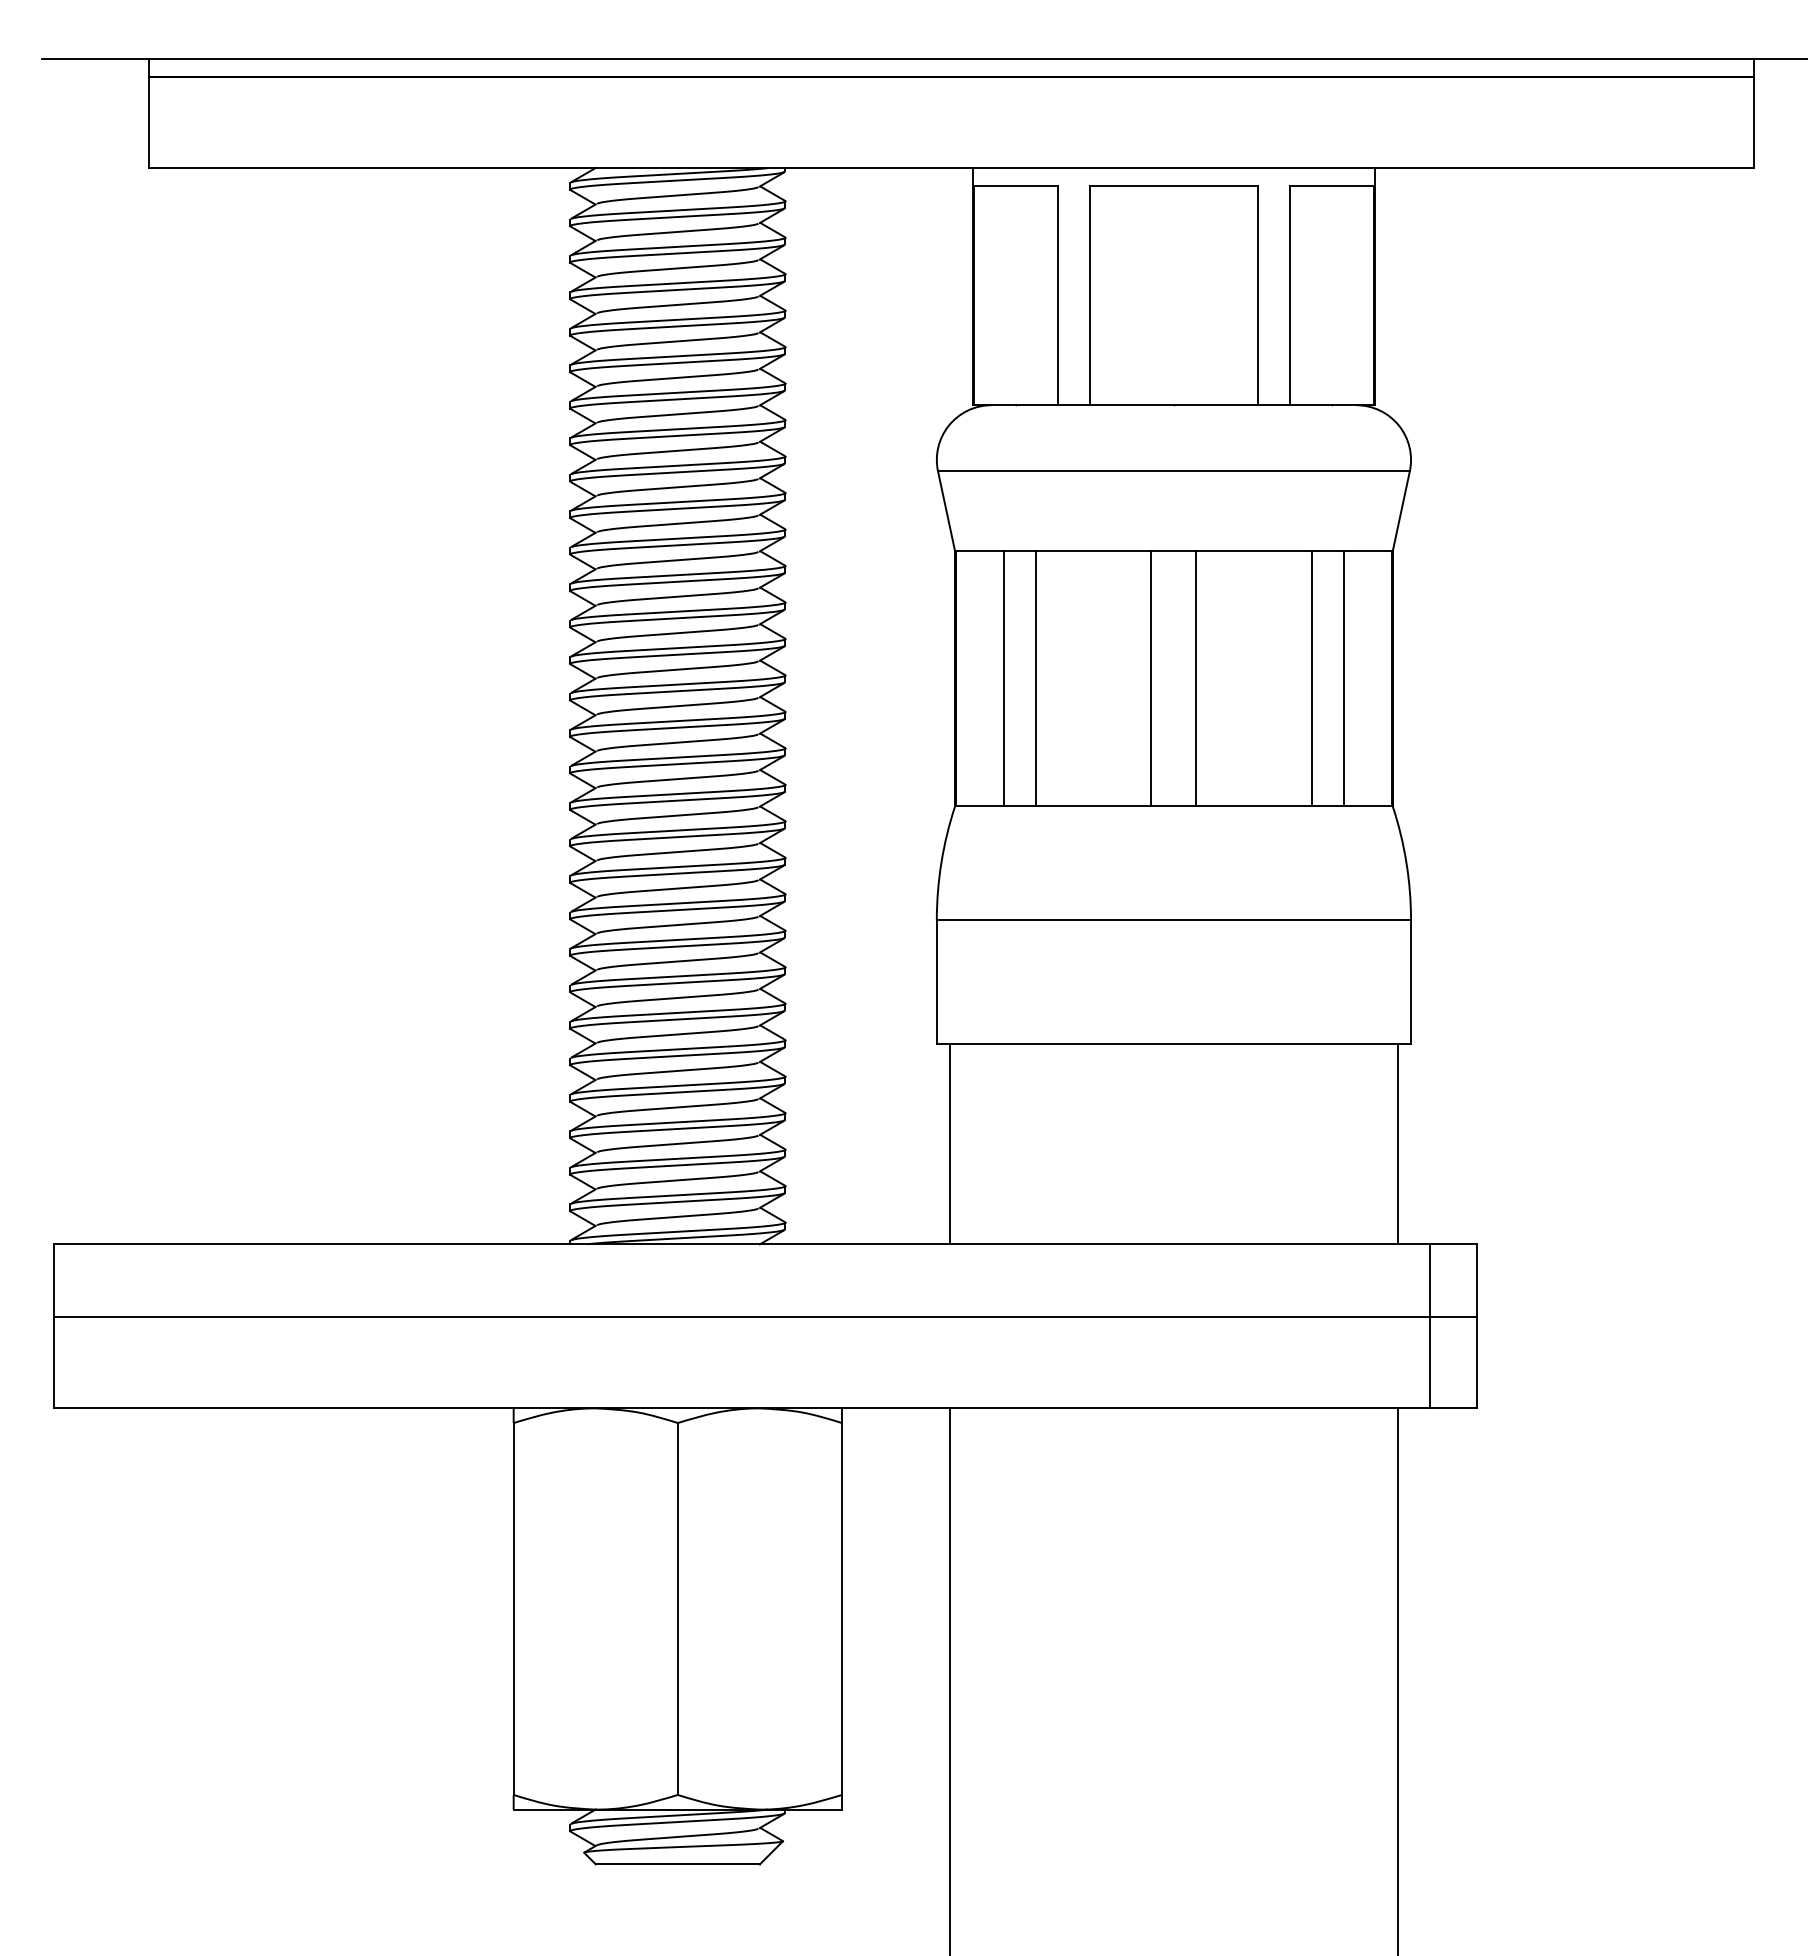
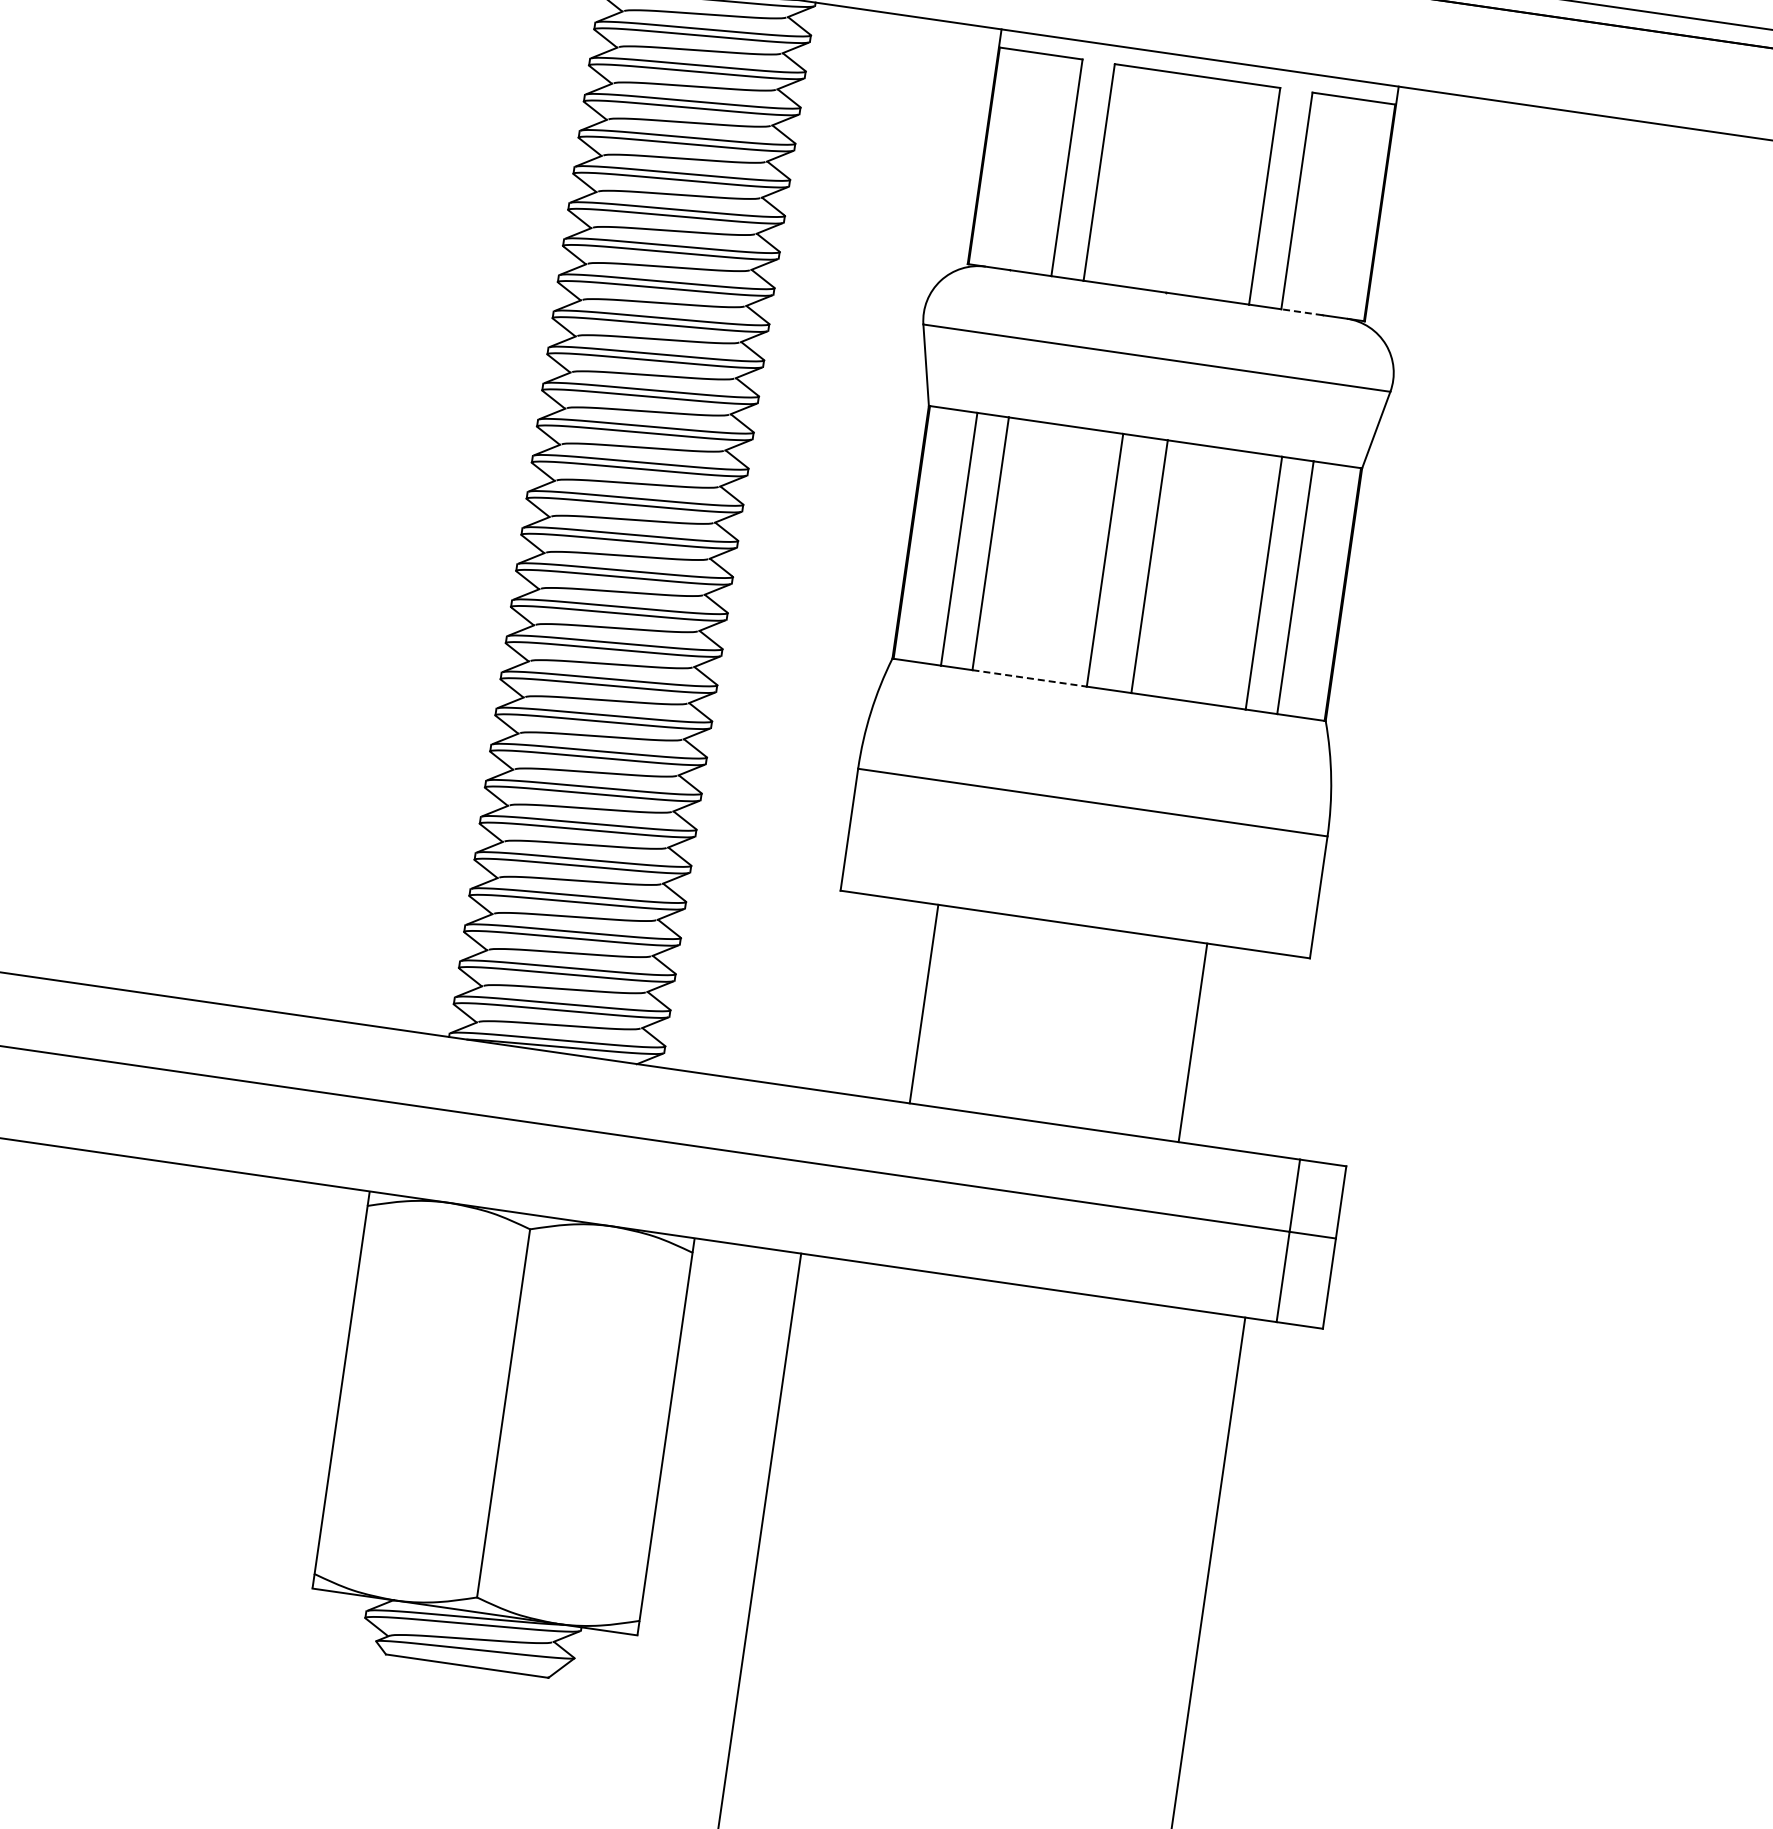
line: (1311, 405) -> (1302, 312), solid -> dashed
line: (1093, 806) -> (1029, 678), solid -> dashed
line: (949, 1143) -> (924, 1003), moved
line: (1398, 1143) -> (1193, 1042), moved

